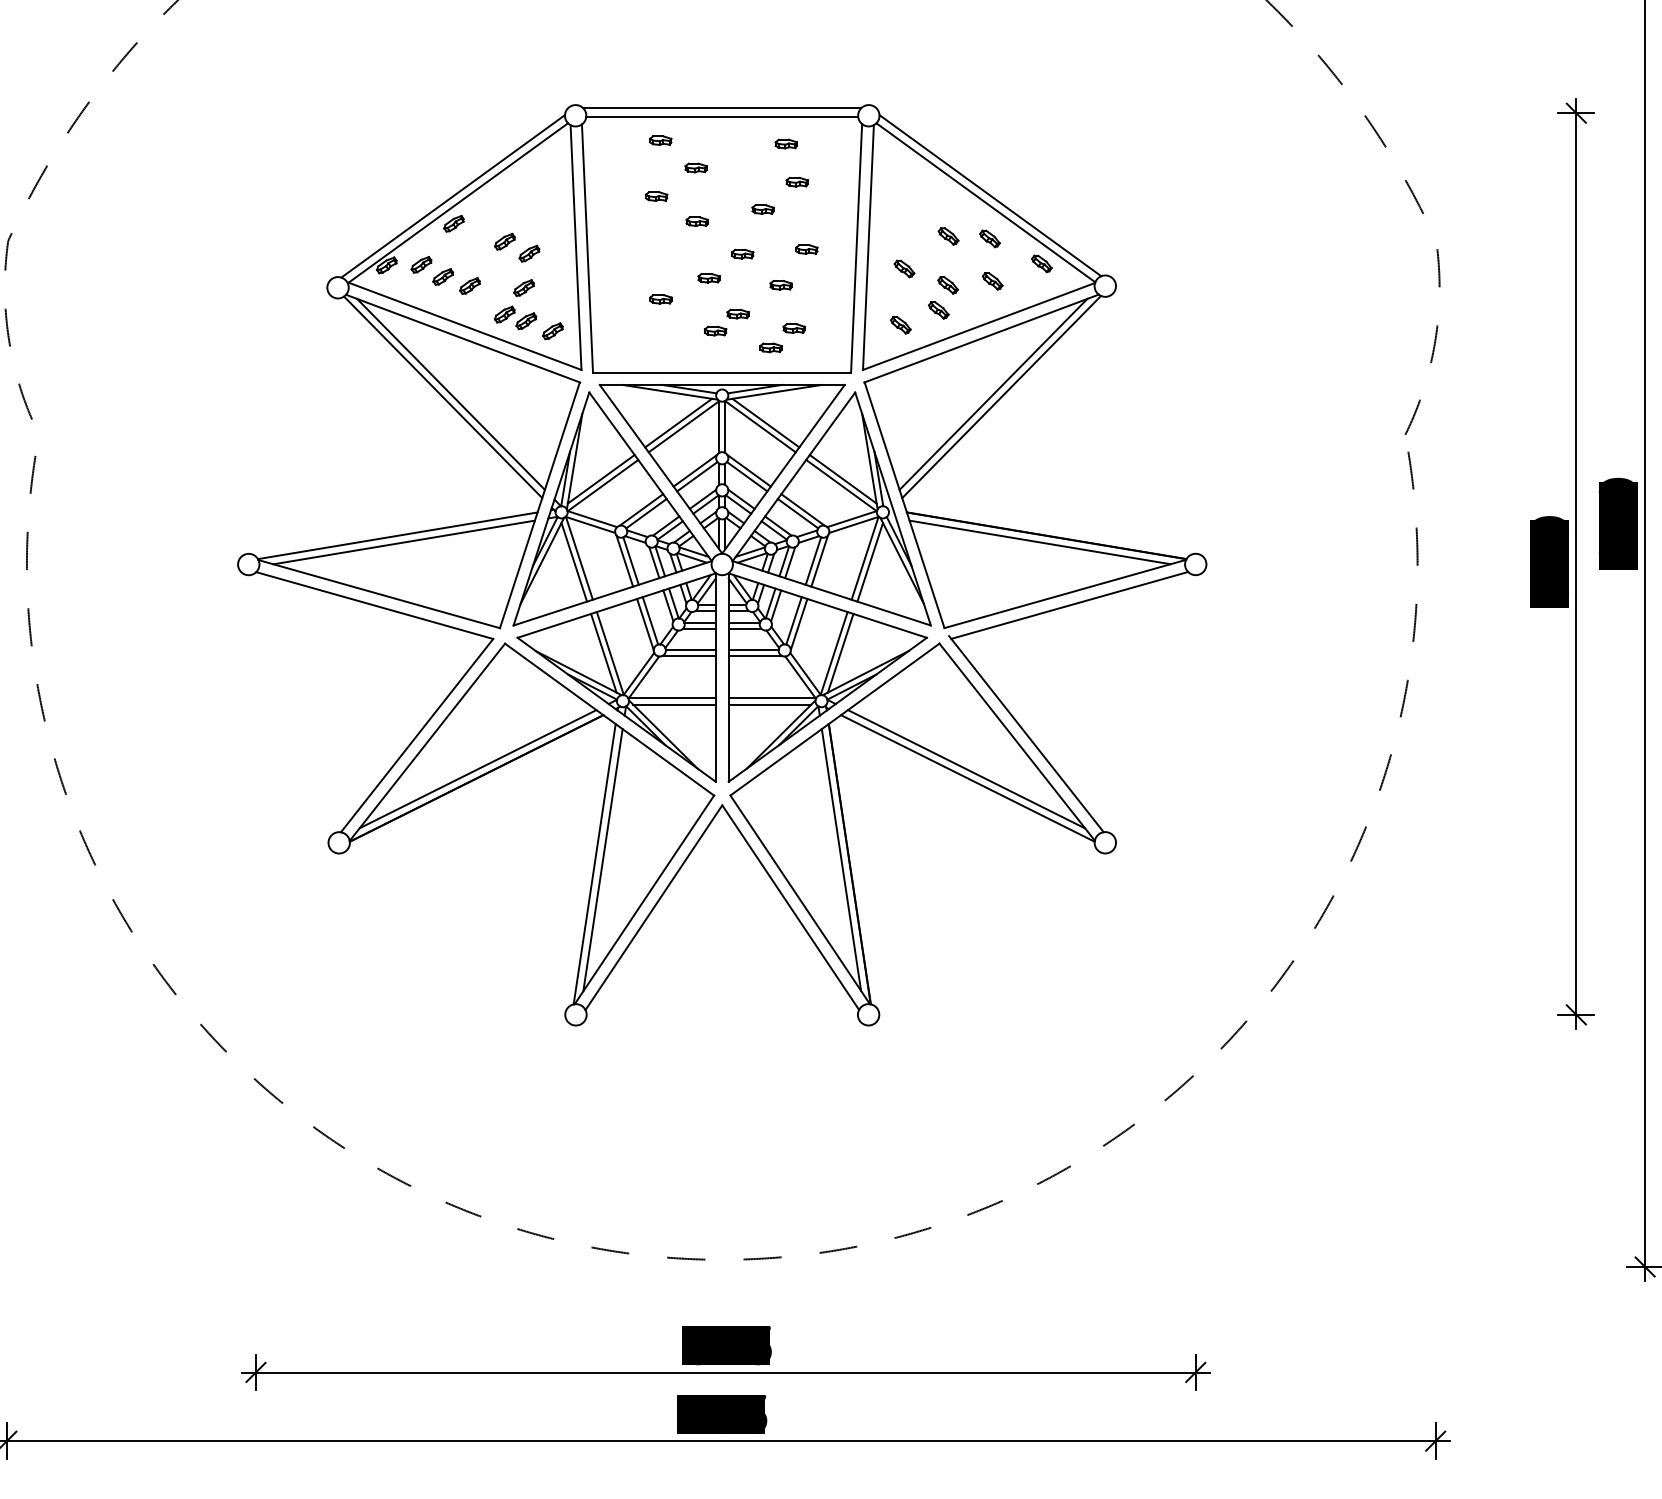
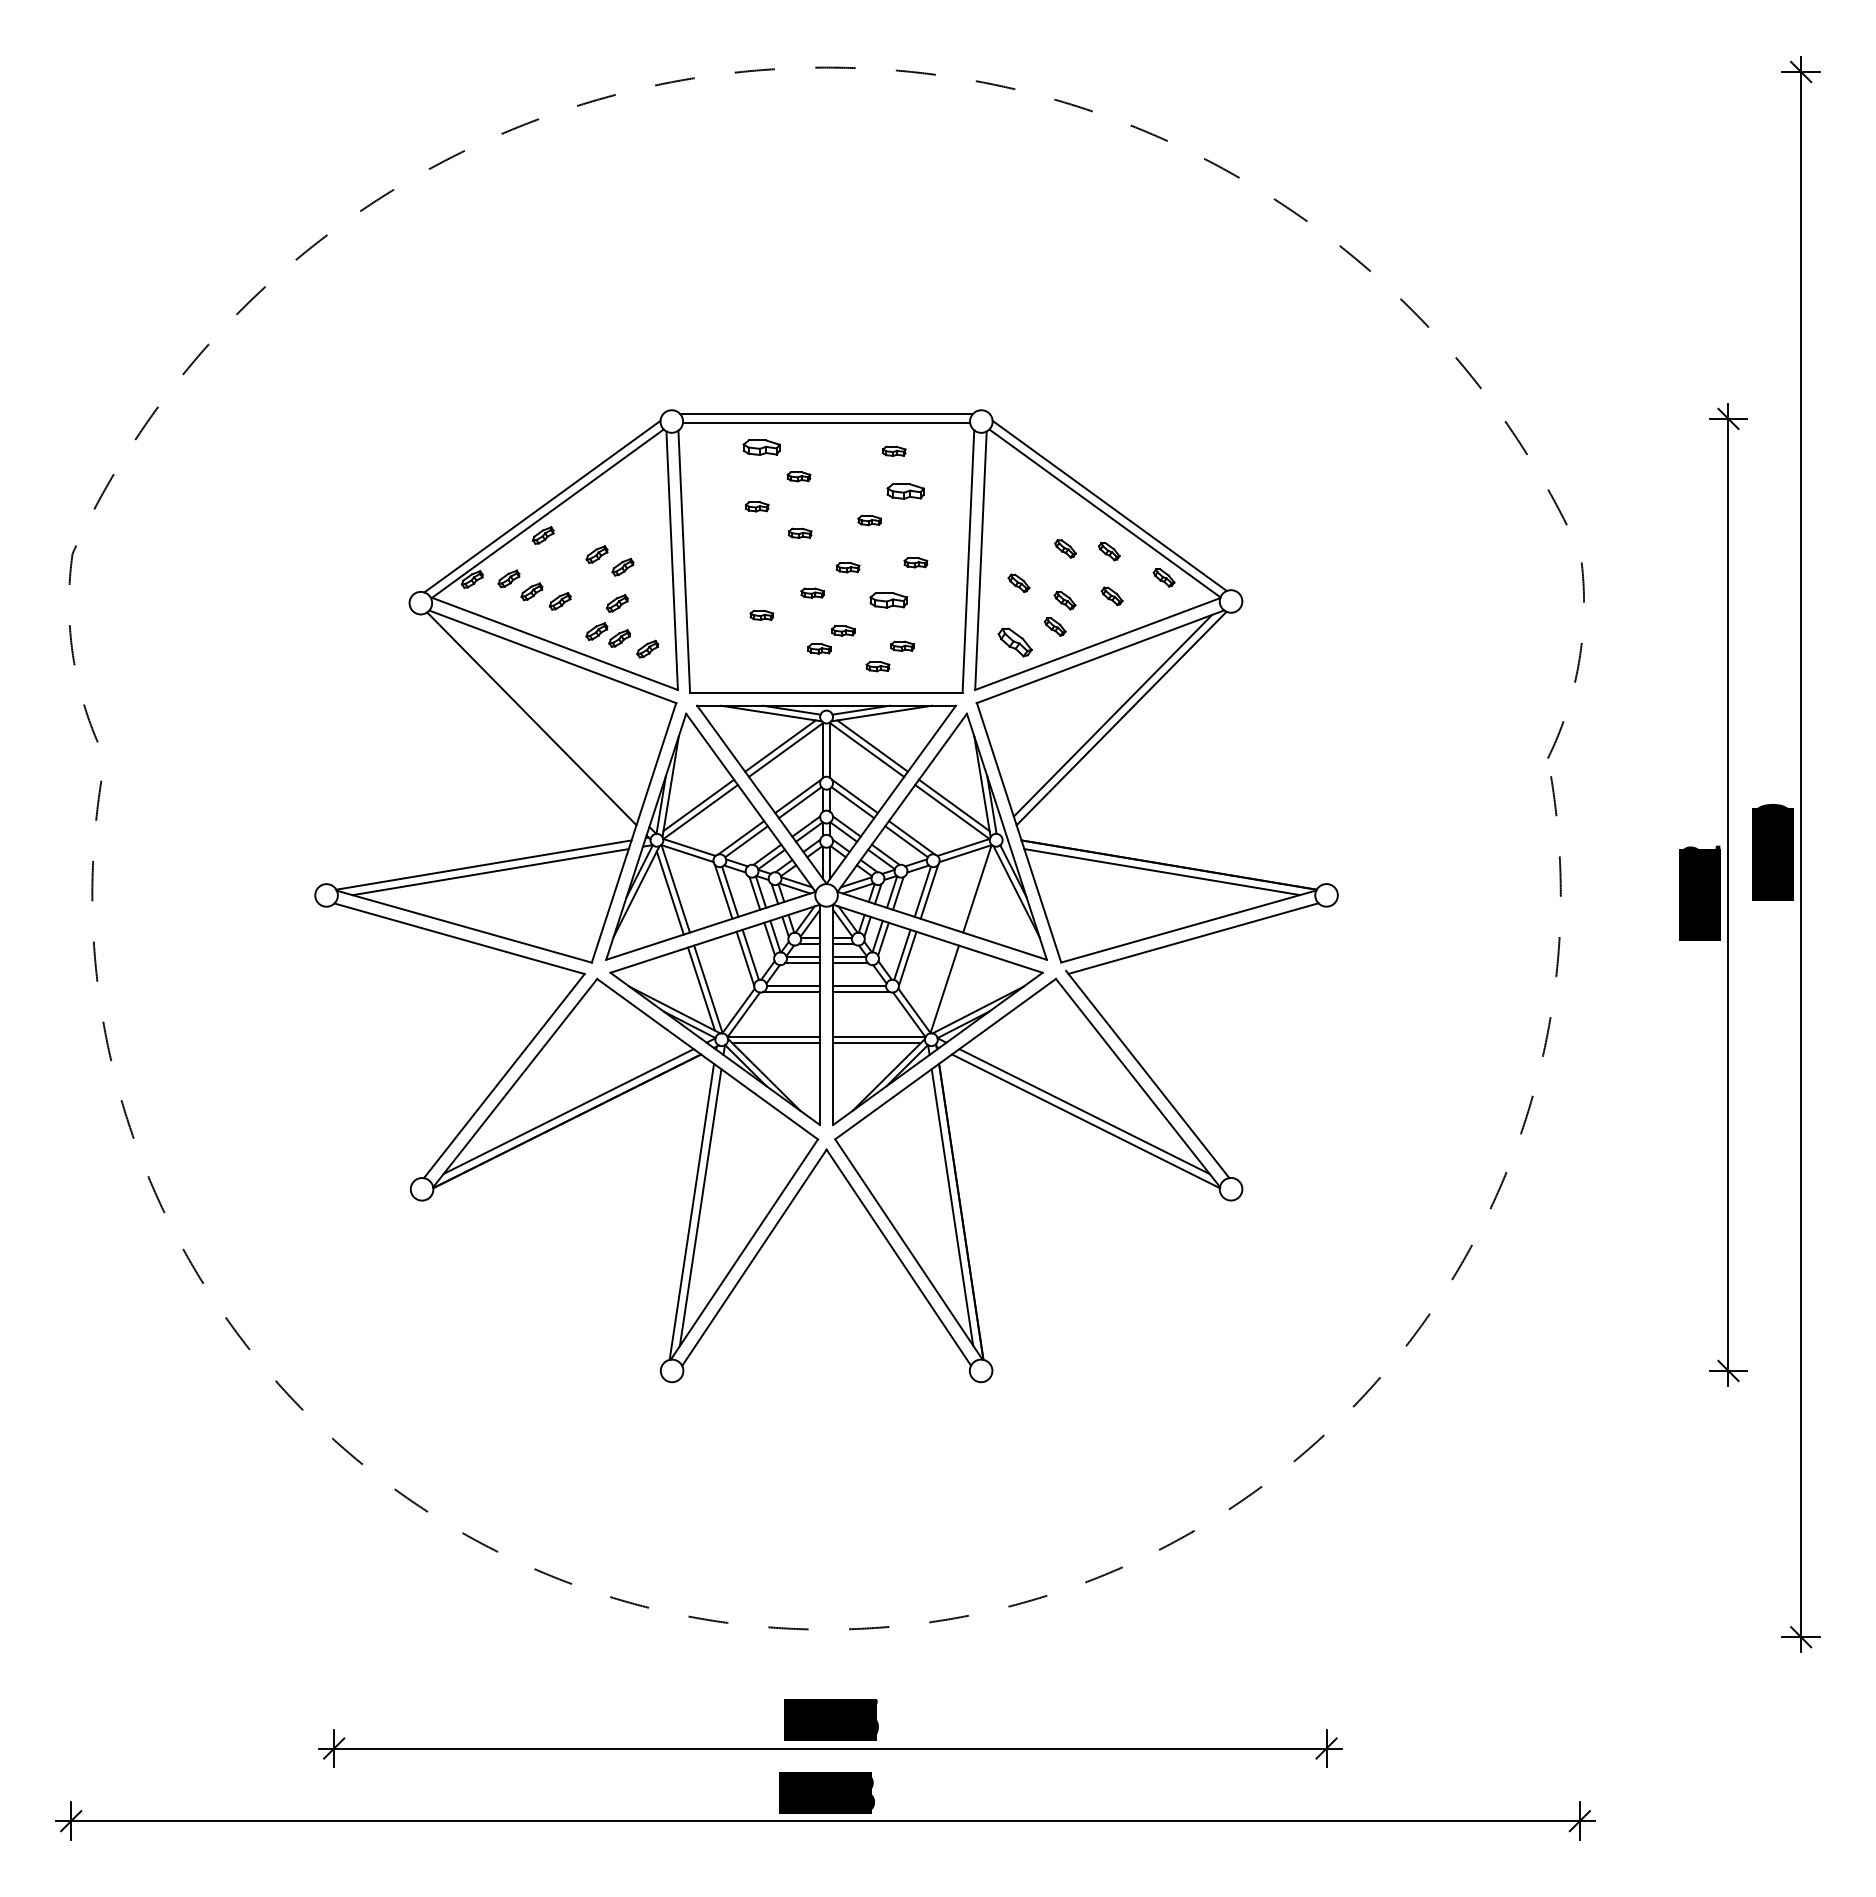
part: (660, 140) -> (761, 447), size x1.6
part: (797, 182) -> (905, 491), size x1.6
part: (780, 285) -> (888, 600), size x1.6
part: (900, 325) -> (1014, 642), size x1.6
line: (450, 394) -> (539, 715), removed
text: (1551, 518) -> (1702, 846), 590 -> 302
line: (869, 561) -> (982, 892), removed
line: (840, 652) -> (951, 988), removed
text: (766, 1412) -> (873, 1790), 935 -> 548

